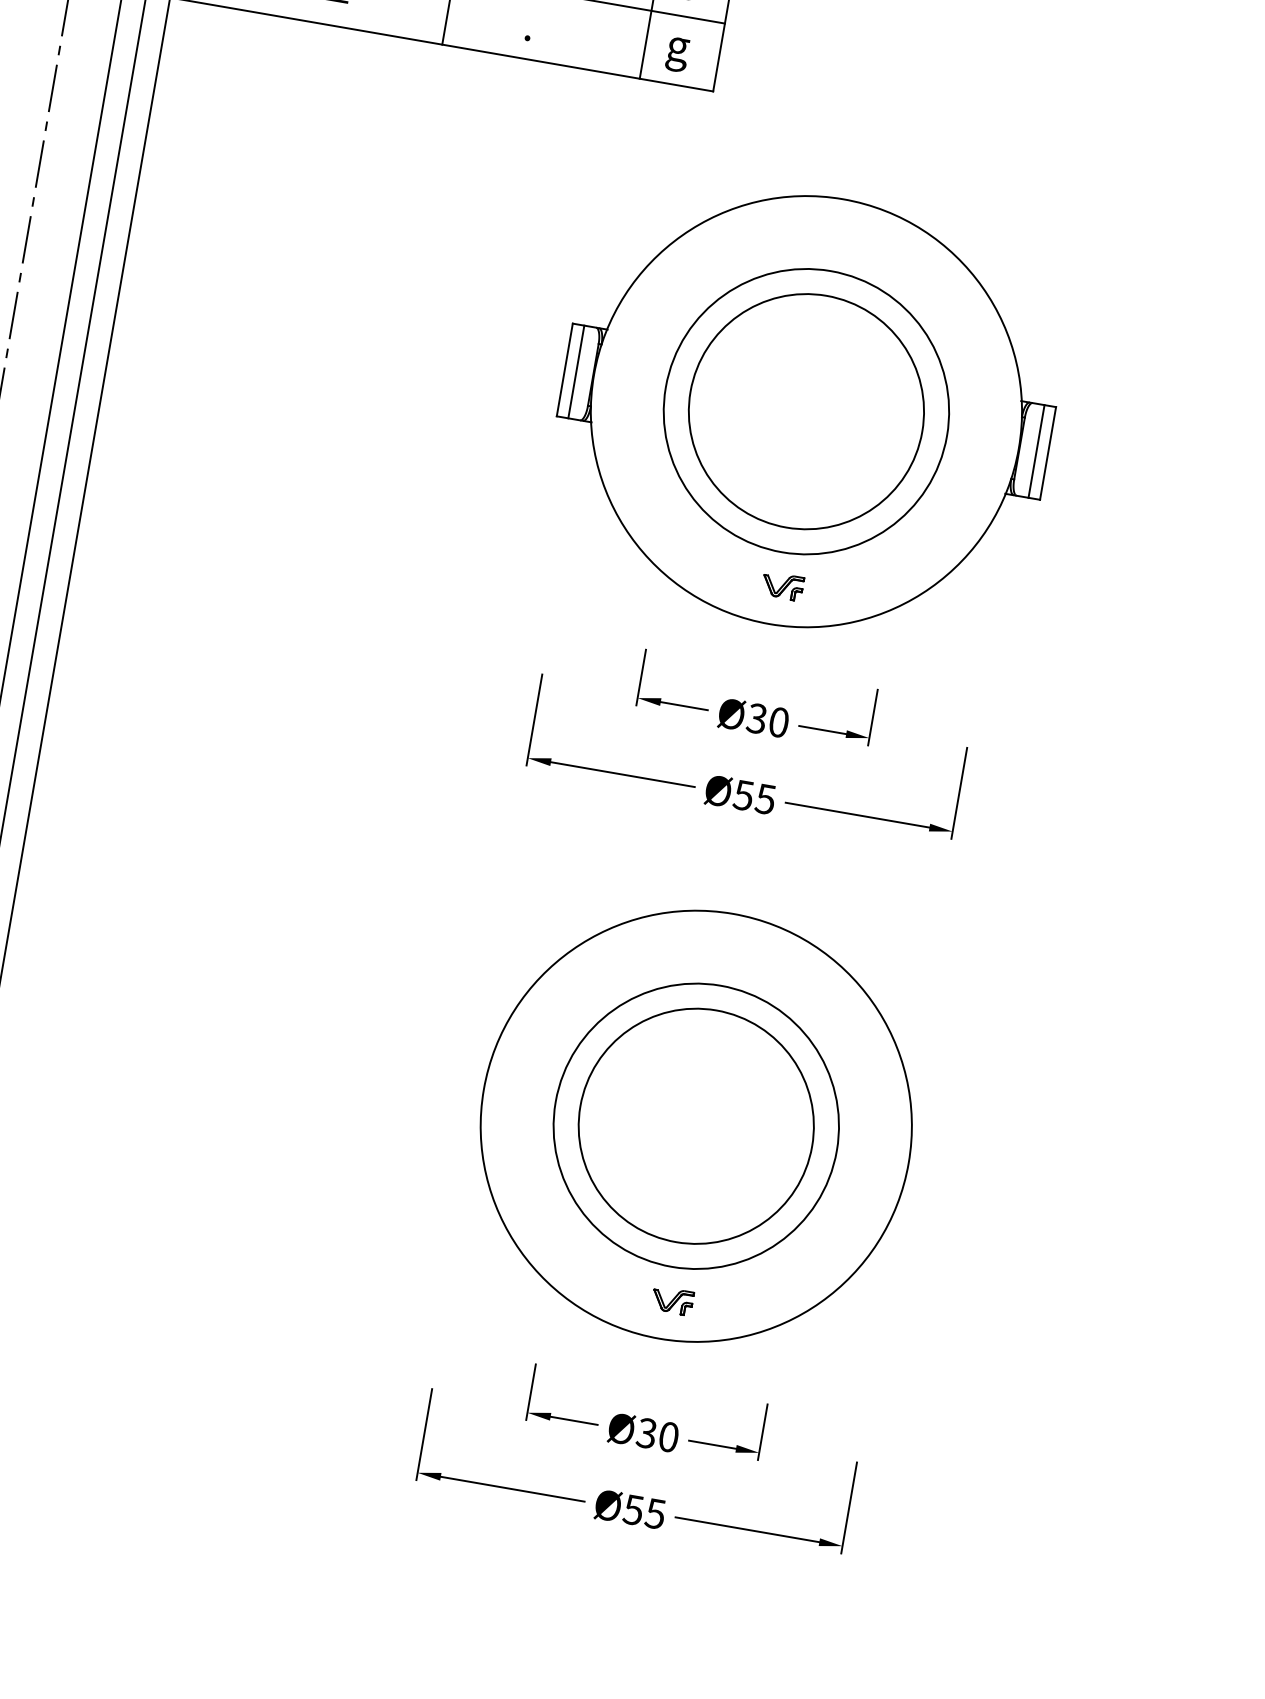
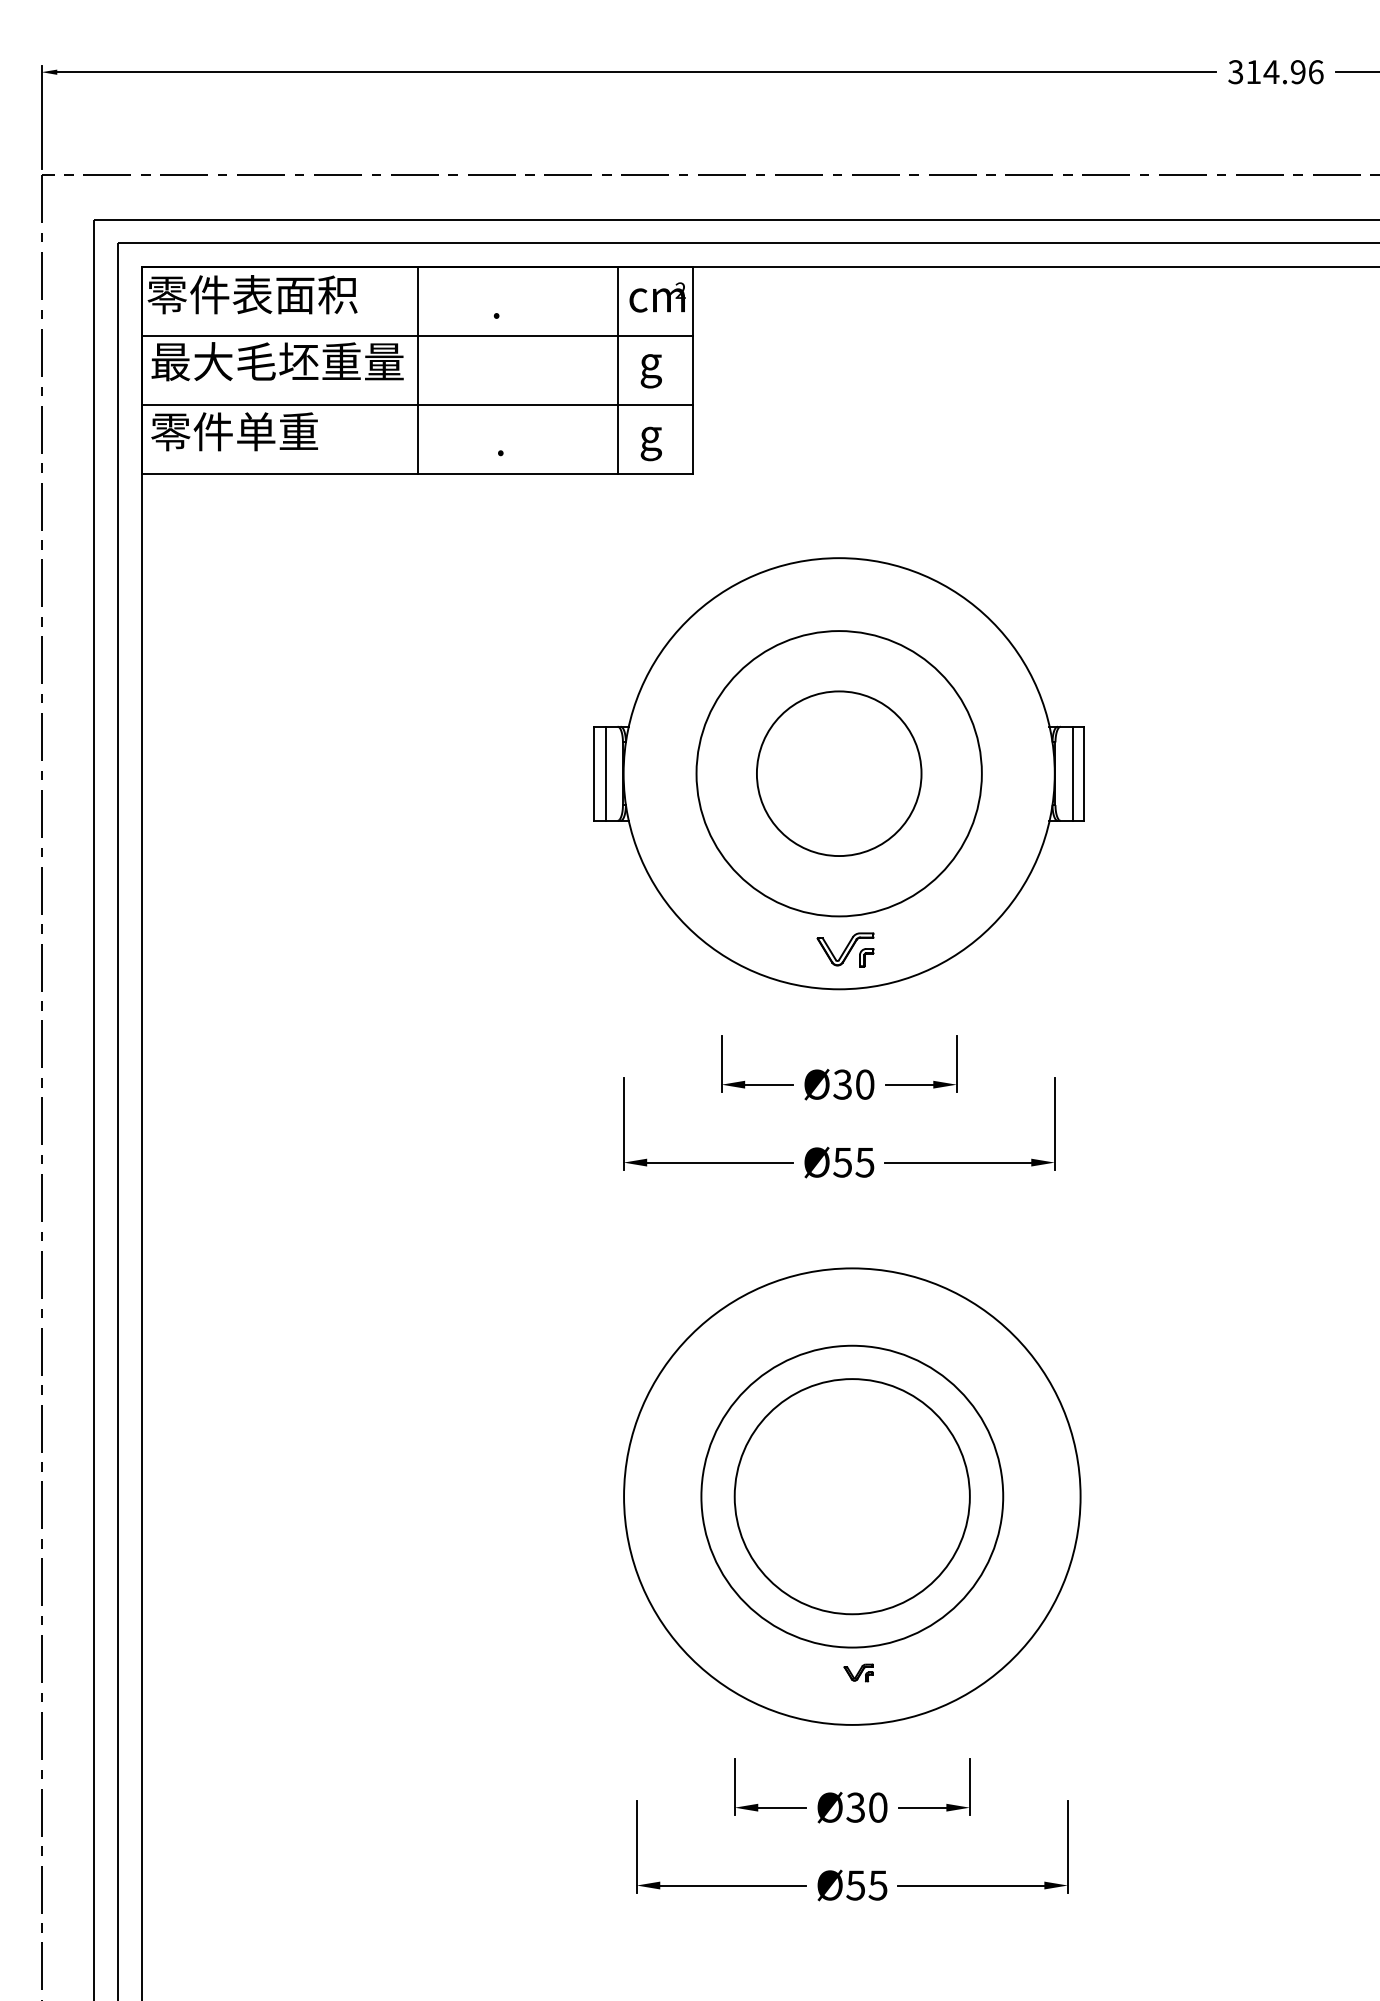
circle: (805, 411) -> (838, 773), size x0.7
part: (782, 585) -> (845, 949), size x1.4
circle: (695, 1126) -> (851, 1496), size x0.7
circle: (695, 1126) -> (851, 1496), size x1.6
part: (672, 1300) -> (858, 1672), size x0.7

